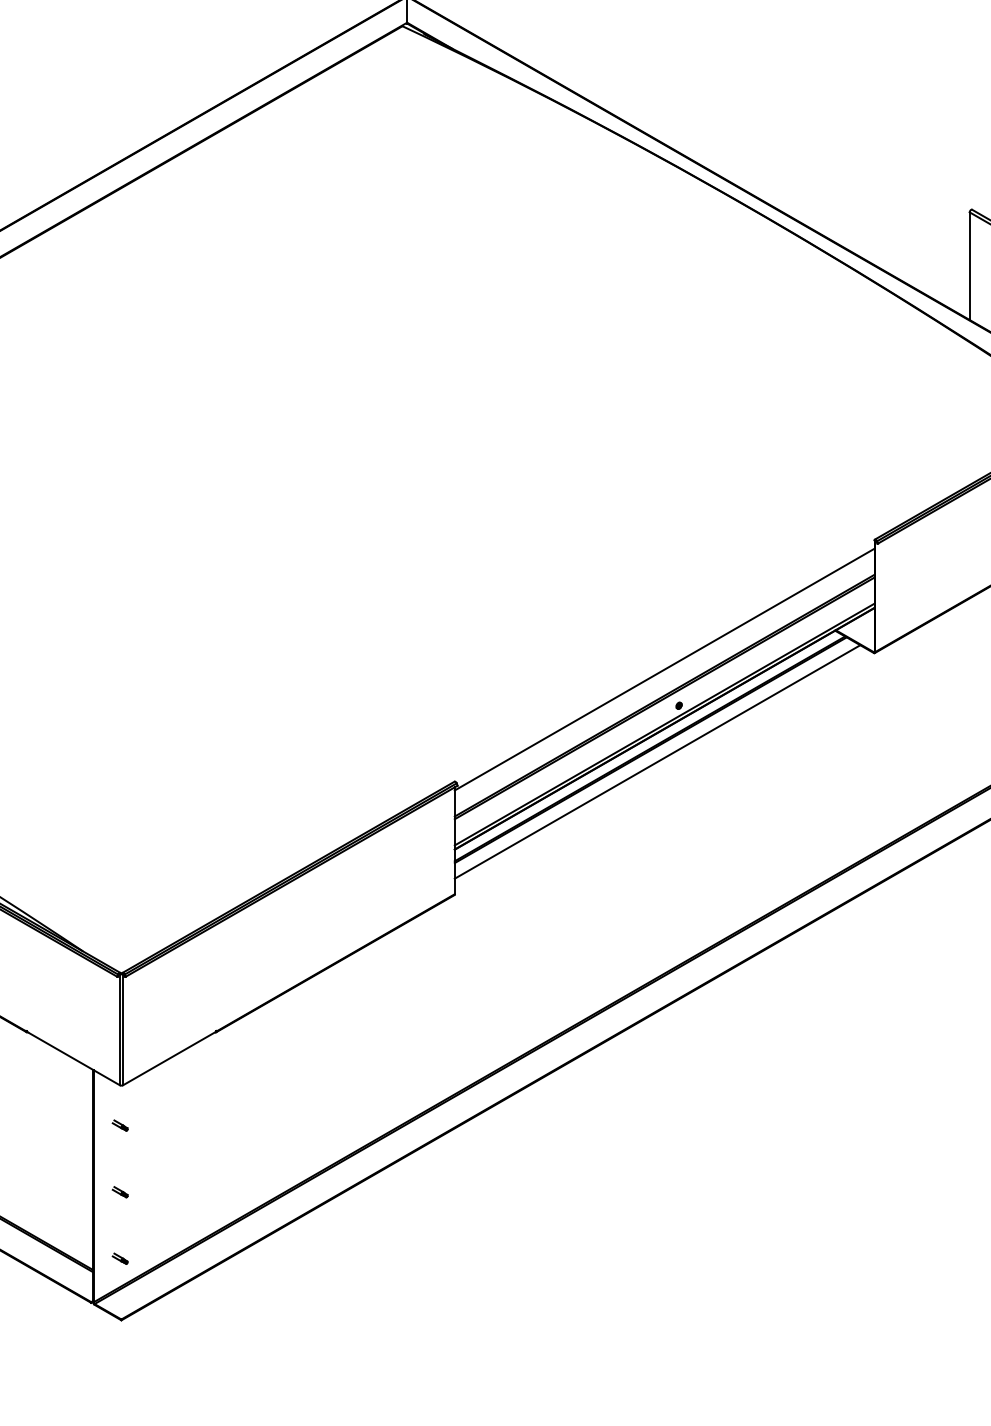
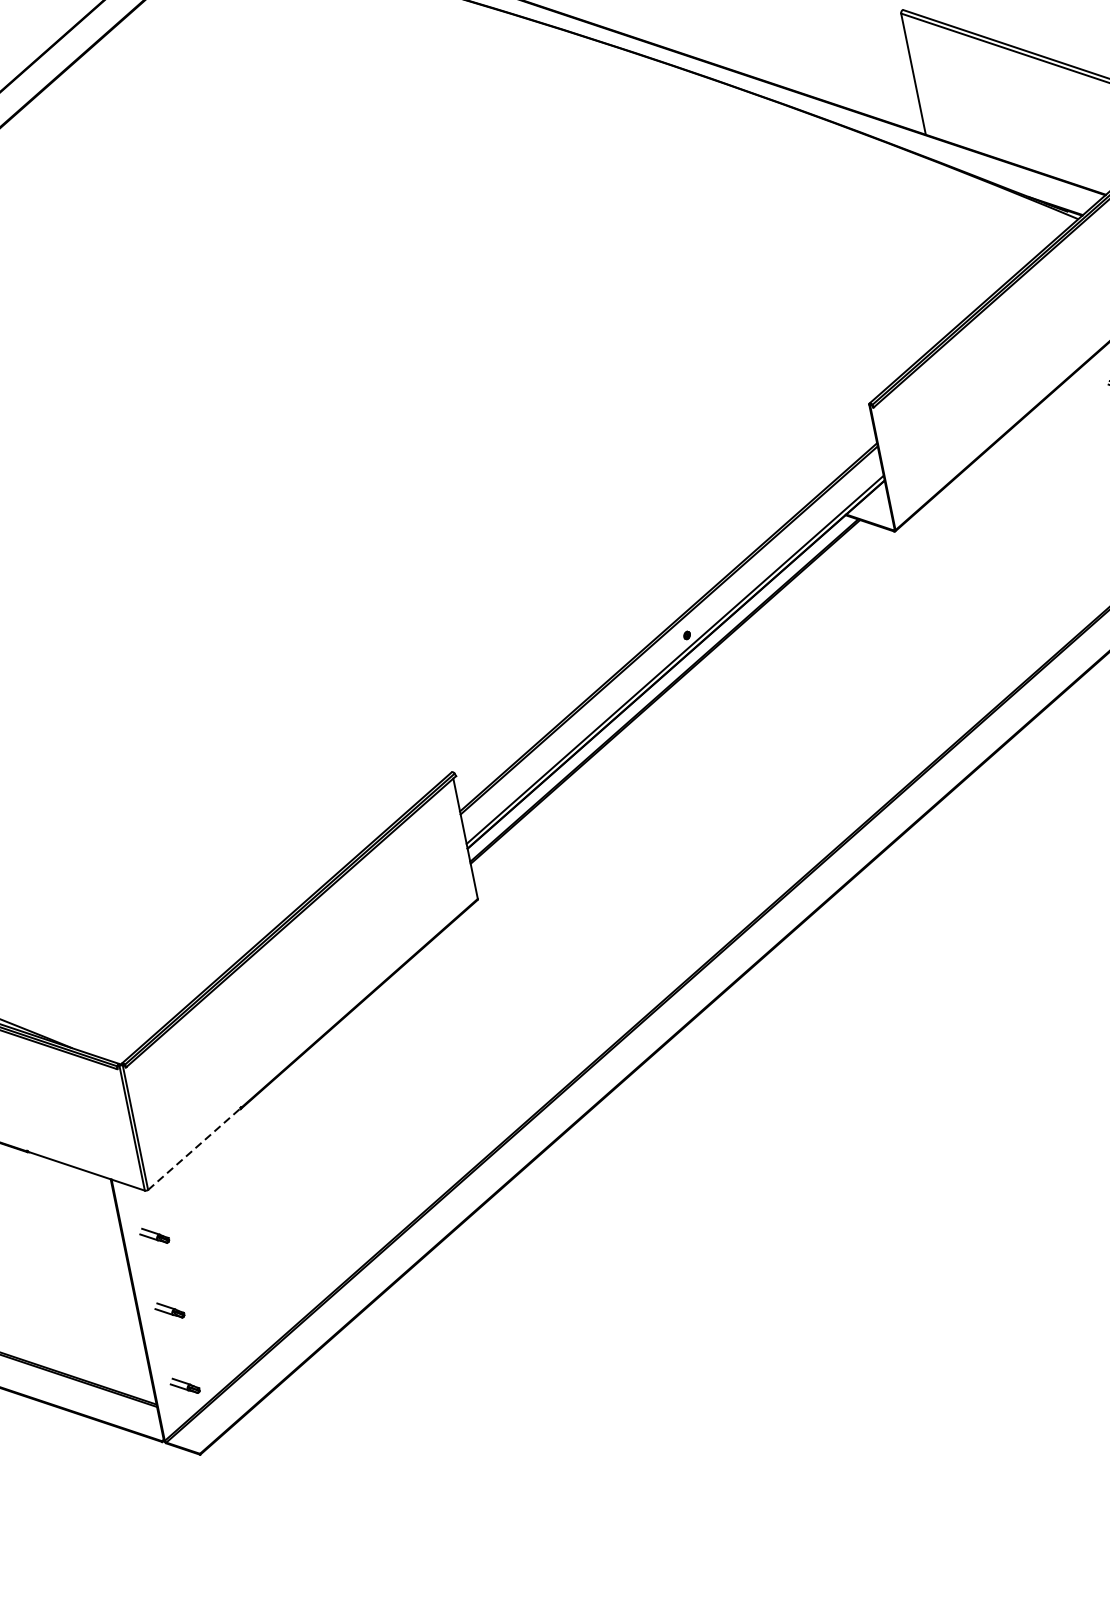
line: (664, 669) -> (662, 597), removed
line: (657, 761) -> (675, 703), removed
line: (169, 1058) -> (194, 1149), solid -> dashed
part: (119, 1125) -> (153, 1235), size x1.6
part: (119, 1192) -> (168, 1311), size x1.6
part: (119, 1258) -> (183, 1385), size x1.6

